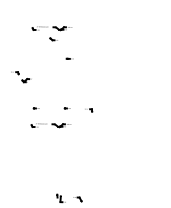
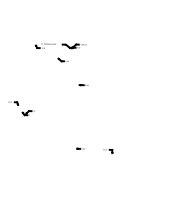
part: (35, 108) -> (39, 148), removed
part: (50, 125) -> (58, 170), removed

